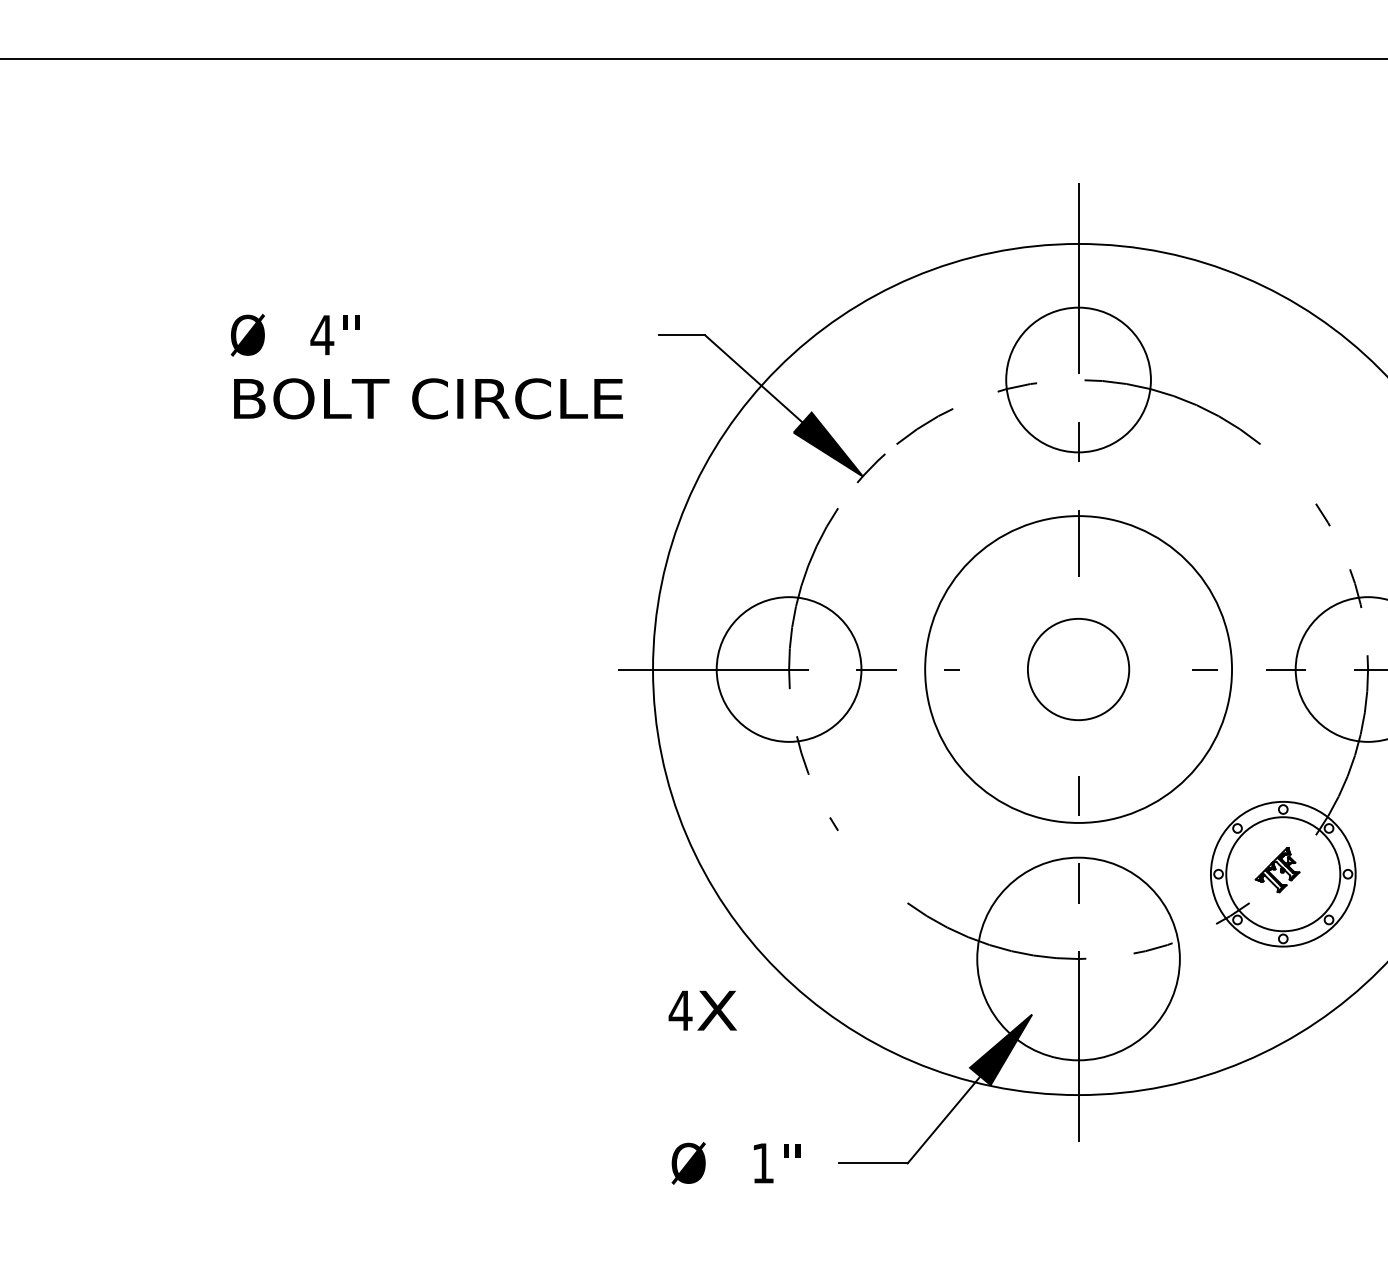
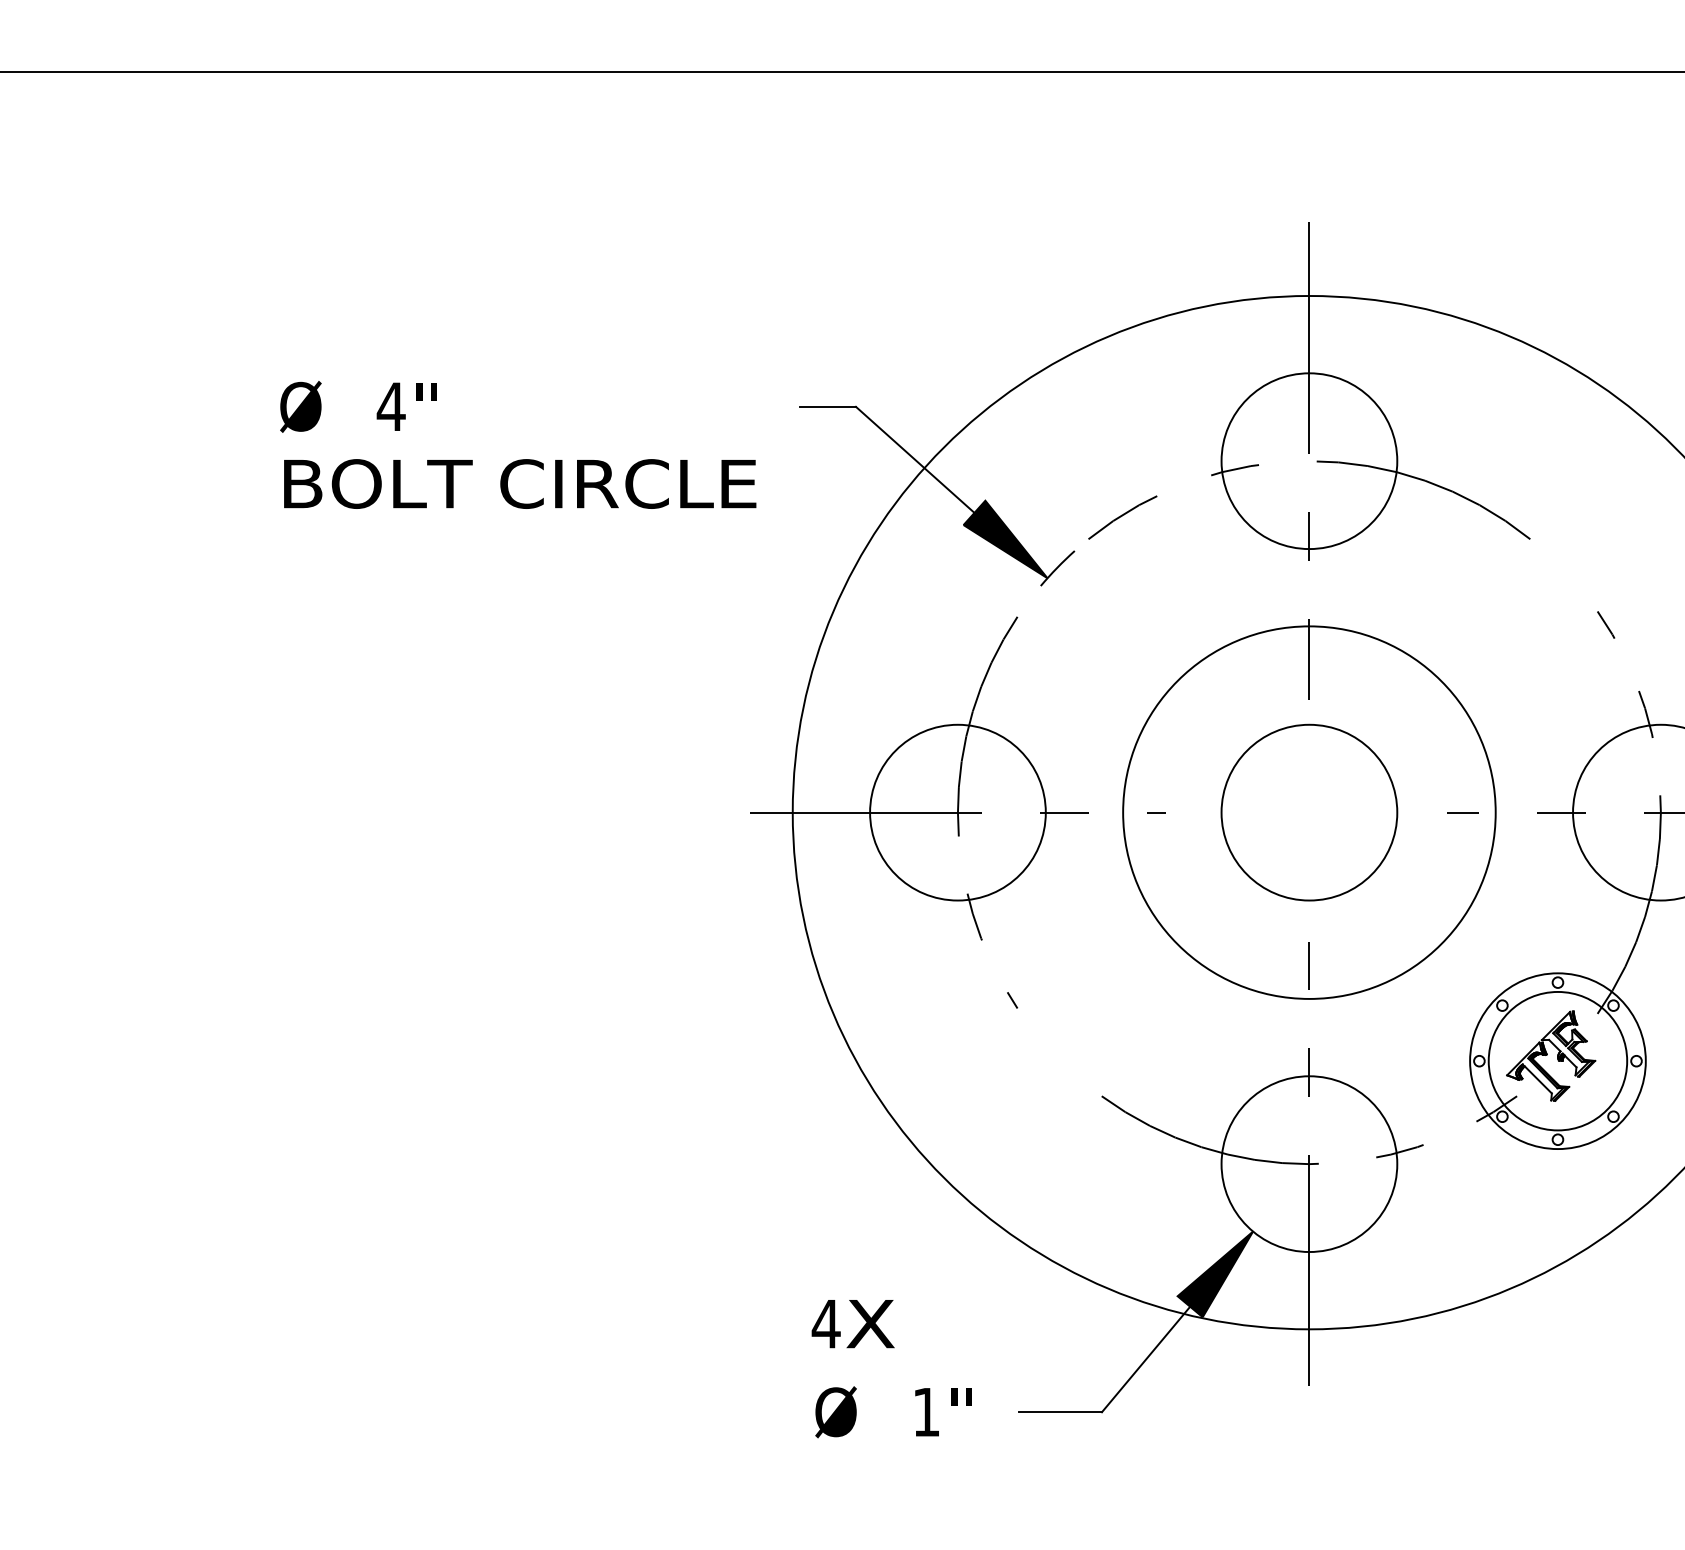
circle: (1078, 669) -> (1309, 812), size x1.43
part: (1277, 869) -> (1550, 1055), size x1.67
circle: (1078, 958) -> (1309, 1163), size x0.71
text: (702, 1010) -> (852, 1323), moved

